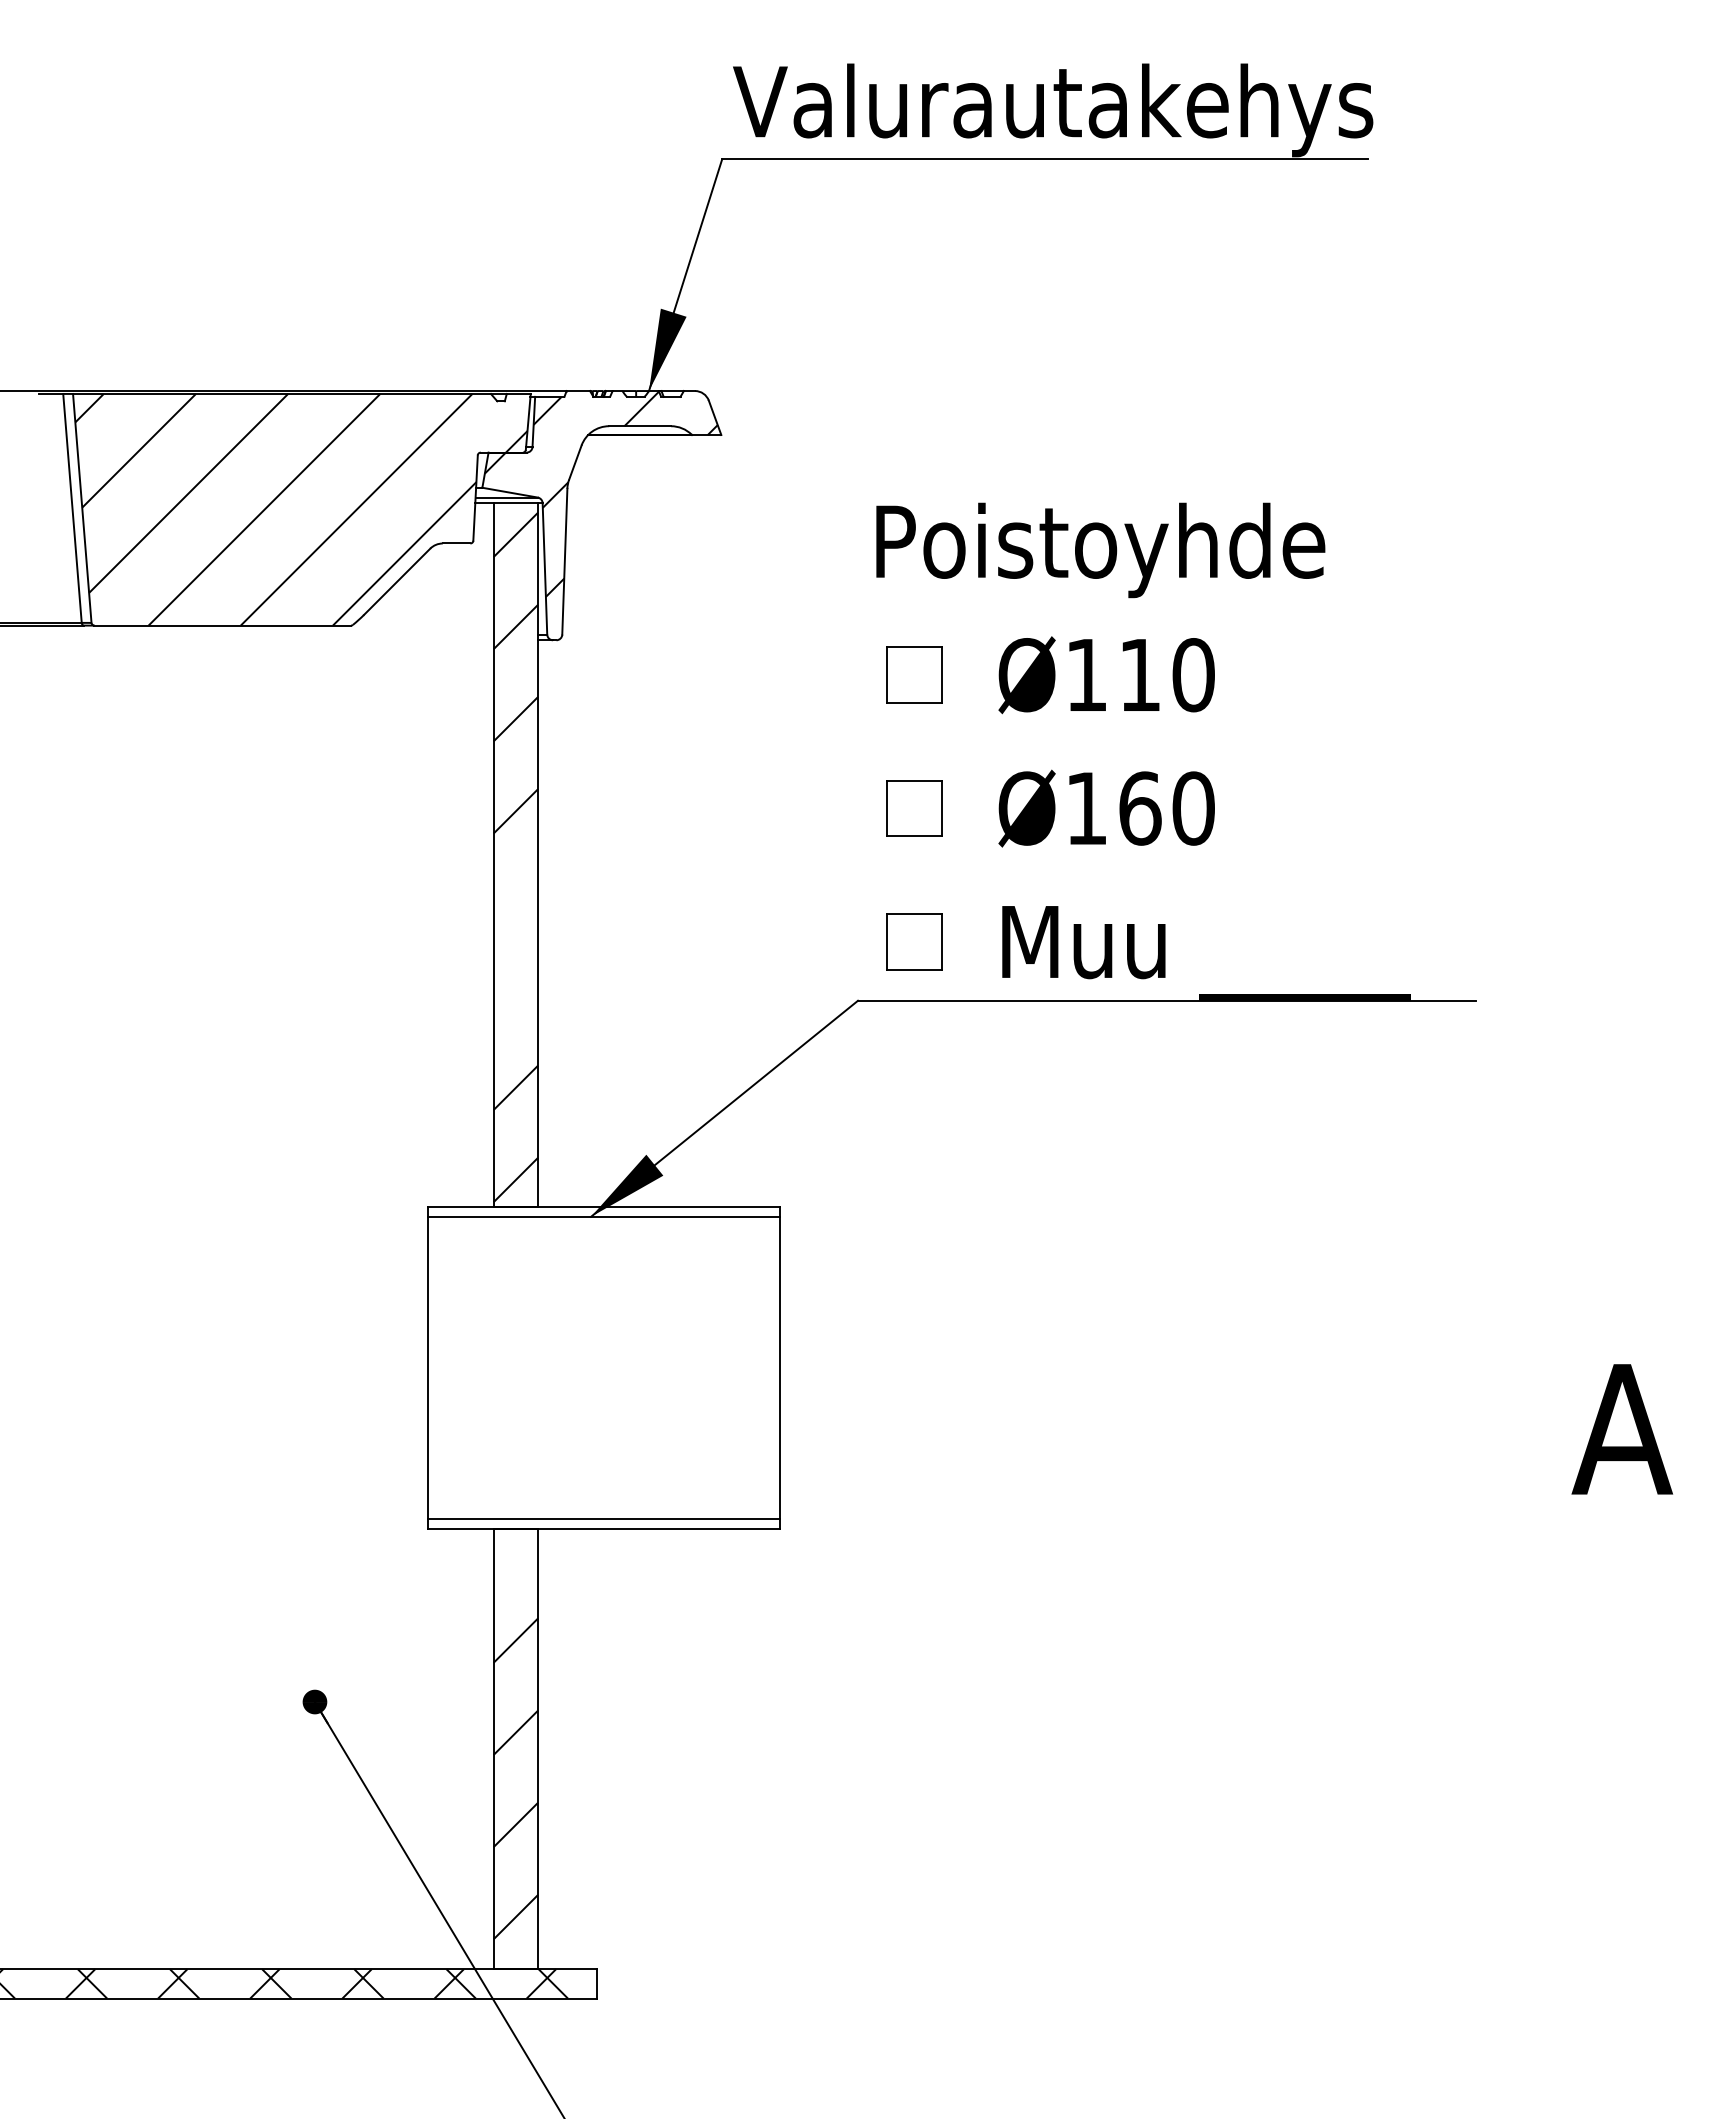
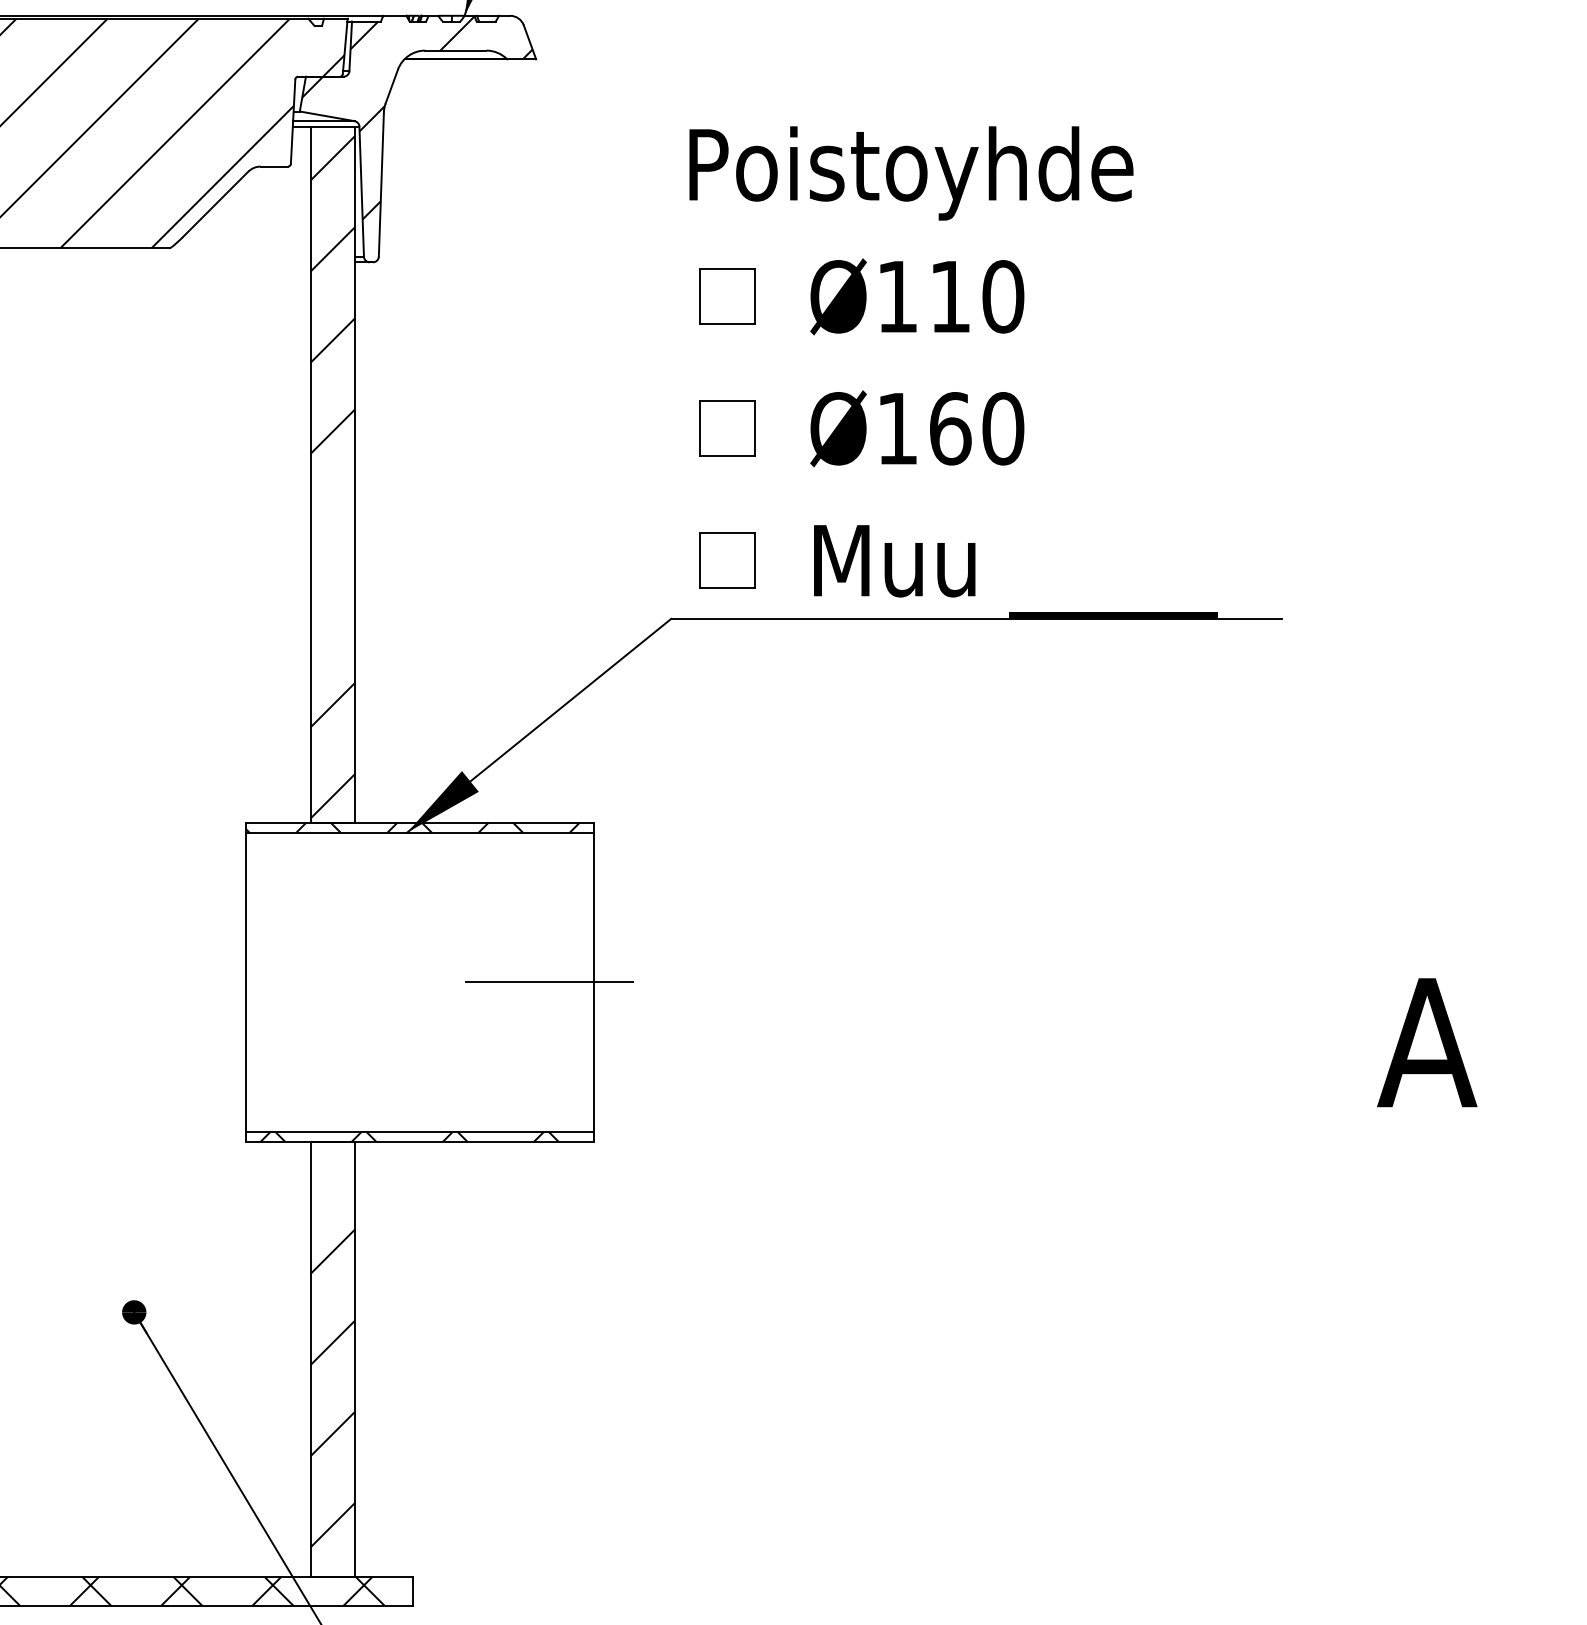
hatch: (596, 1211) -> (412, 827), added
line: (734, 1368) -> (549, 982), added
hatch: (592, 1524) -> (408, 1136), added

